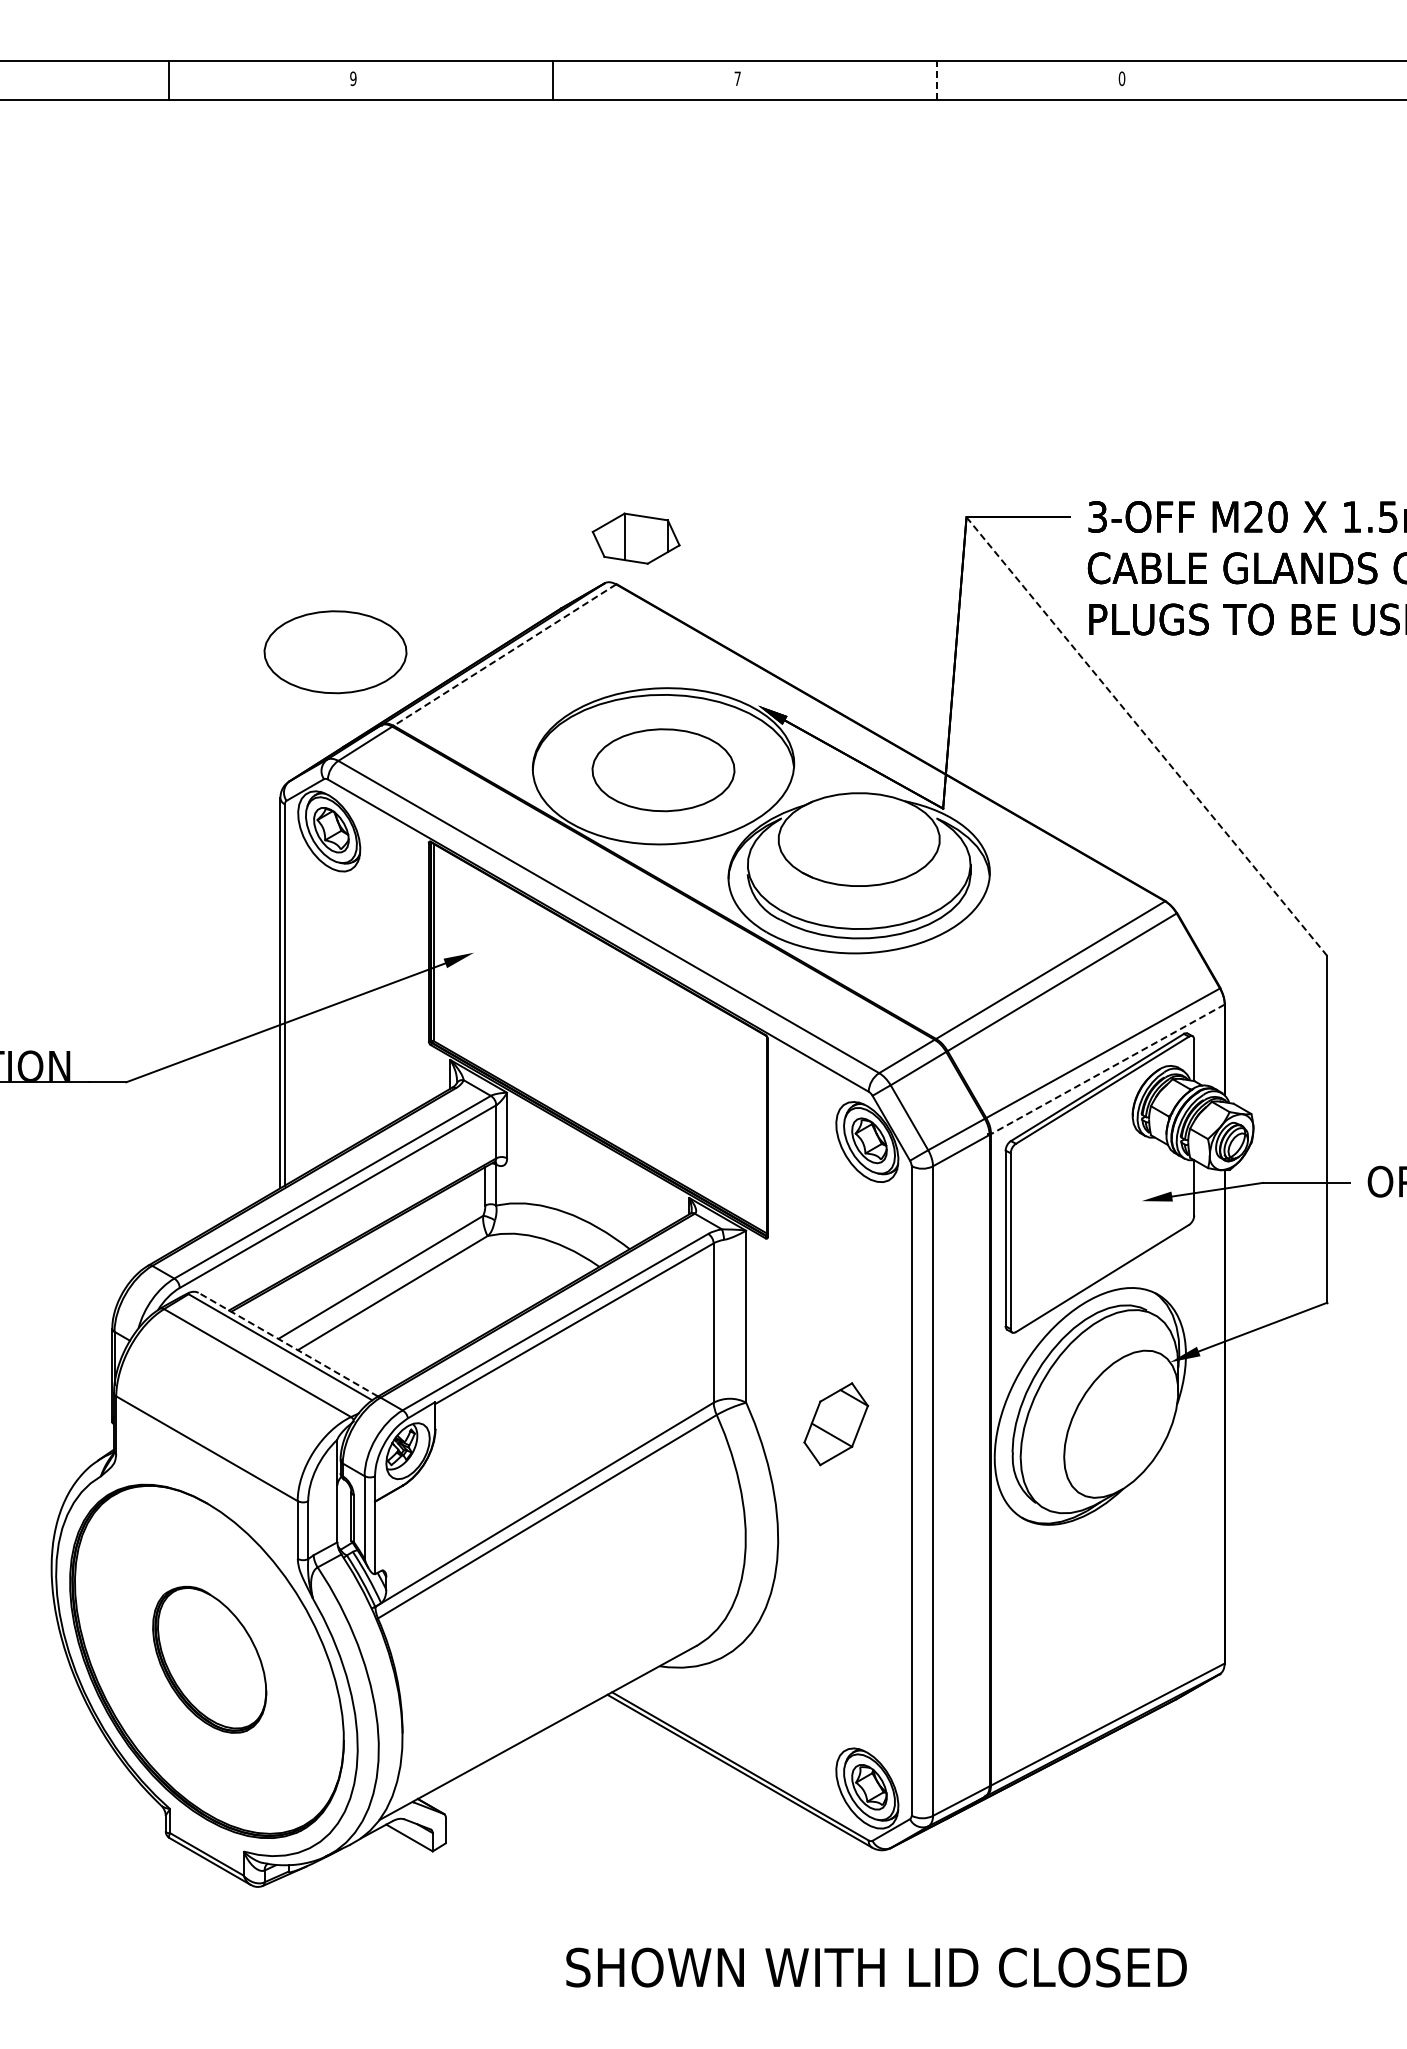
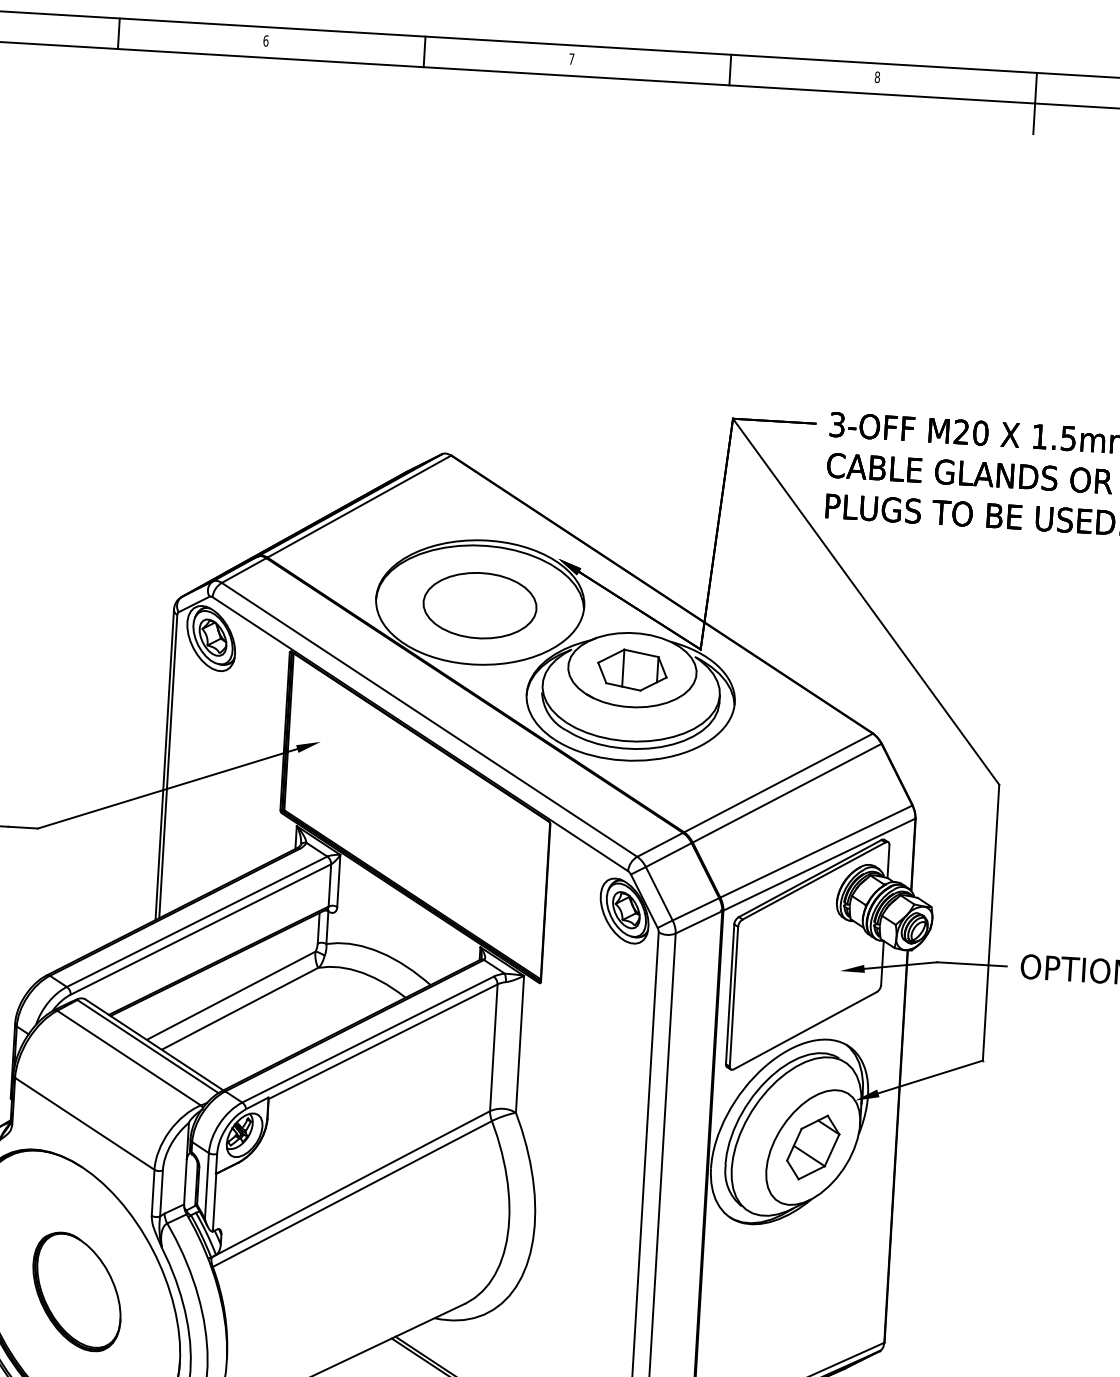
text: (353, 78) -> (266, 40), 9 -> 6
text: (1121, 78) -> (877, 77), 0 -> 8
line: (937, 80) -> (730, 69), dashed -> solid
line: (1321, 99) -> (1035, 103), added
part: (635, 538) -> (631, 669), moved
part: (335, 652) -> (224, 496), removed
line: (504, 655) -> (358, 506), dashed -> solid
line: (1146, 736) -> (865, 601), dashed -> solid
line: (1107, 1069) -> (819, 864), dashed -> solid
line: (288, 1344) -> (154, 1044), dashed -> solid
part: (836, 1424) -> (813, 1147), moved

